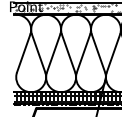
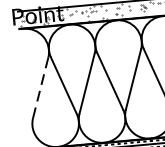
line: (23, 53) -> (40, 87), solid -> dashed

